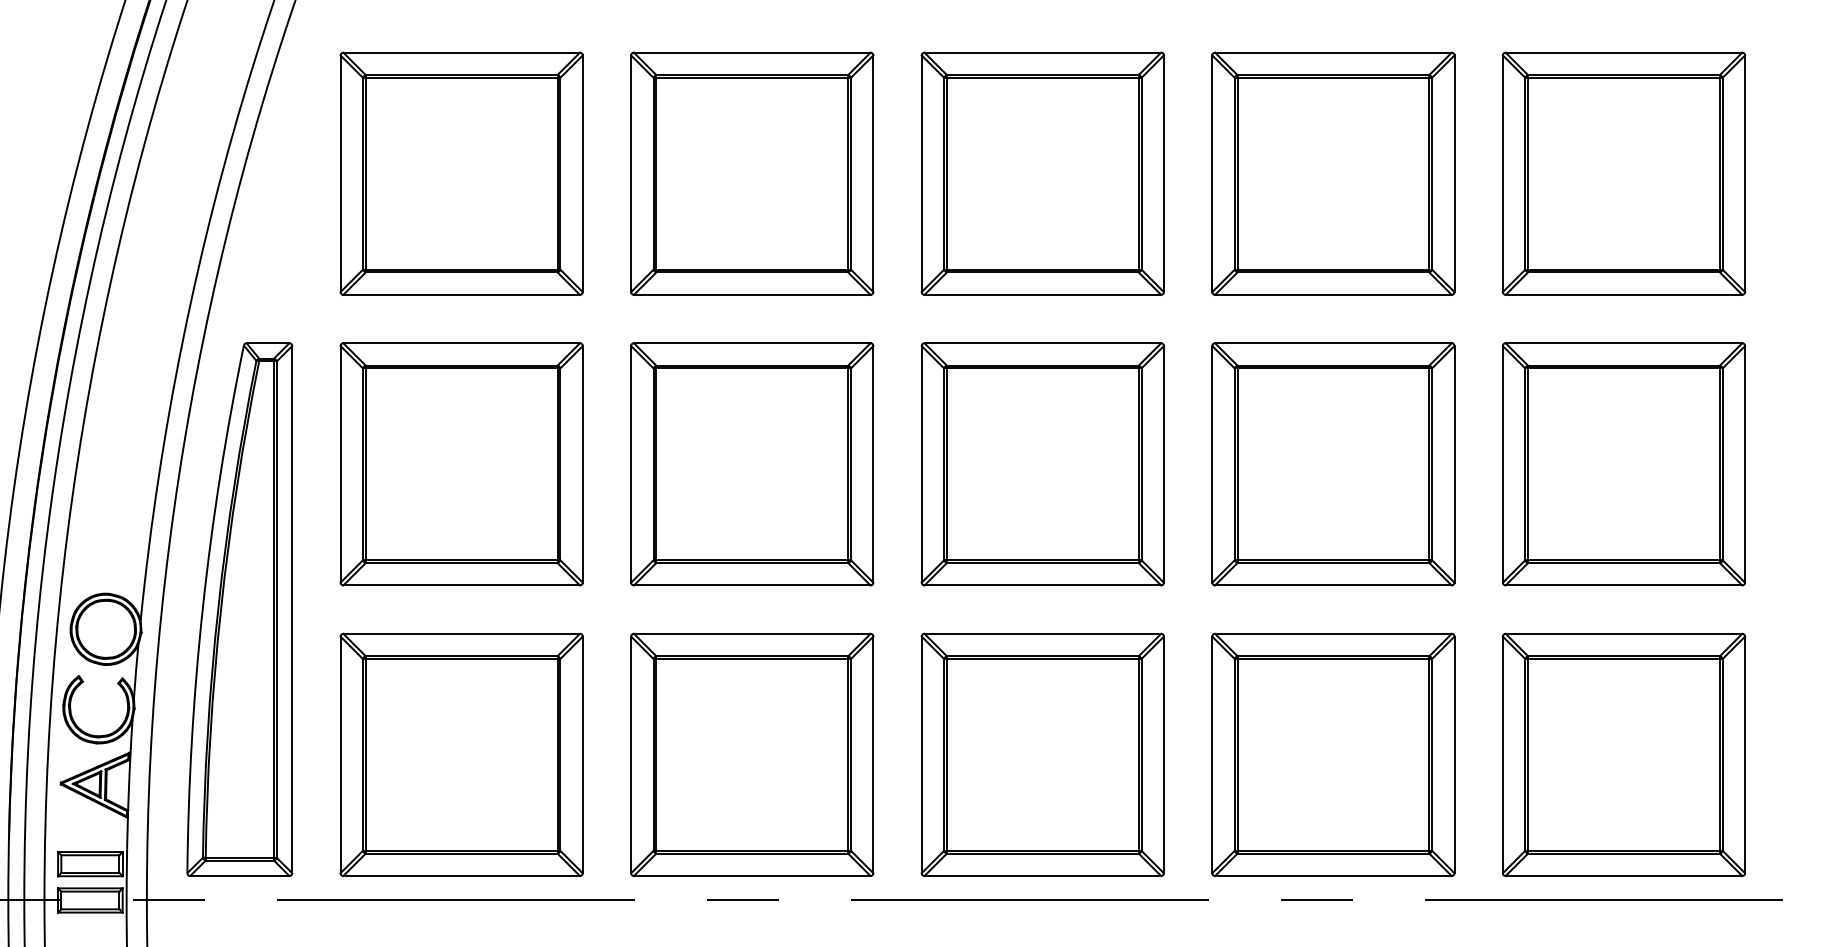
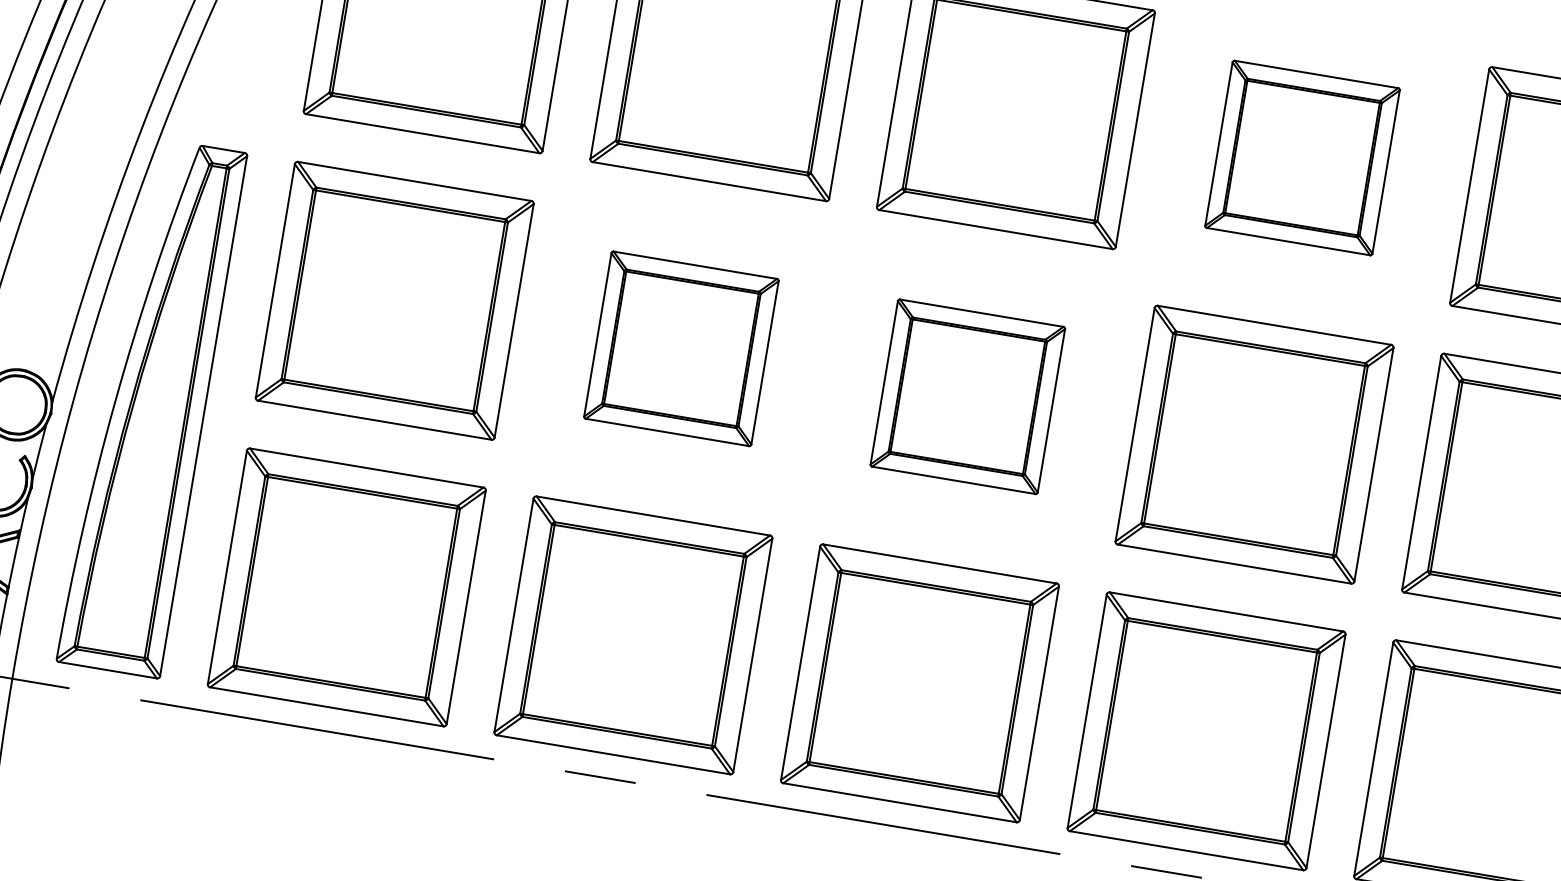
part: (1333, 173) -> (1302, 157), size x0.7
part: (752, 464) -> (681, 348), size x0.7
part: (1042, 464) -> (967, 396), size x0.7

